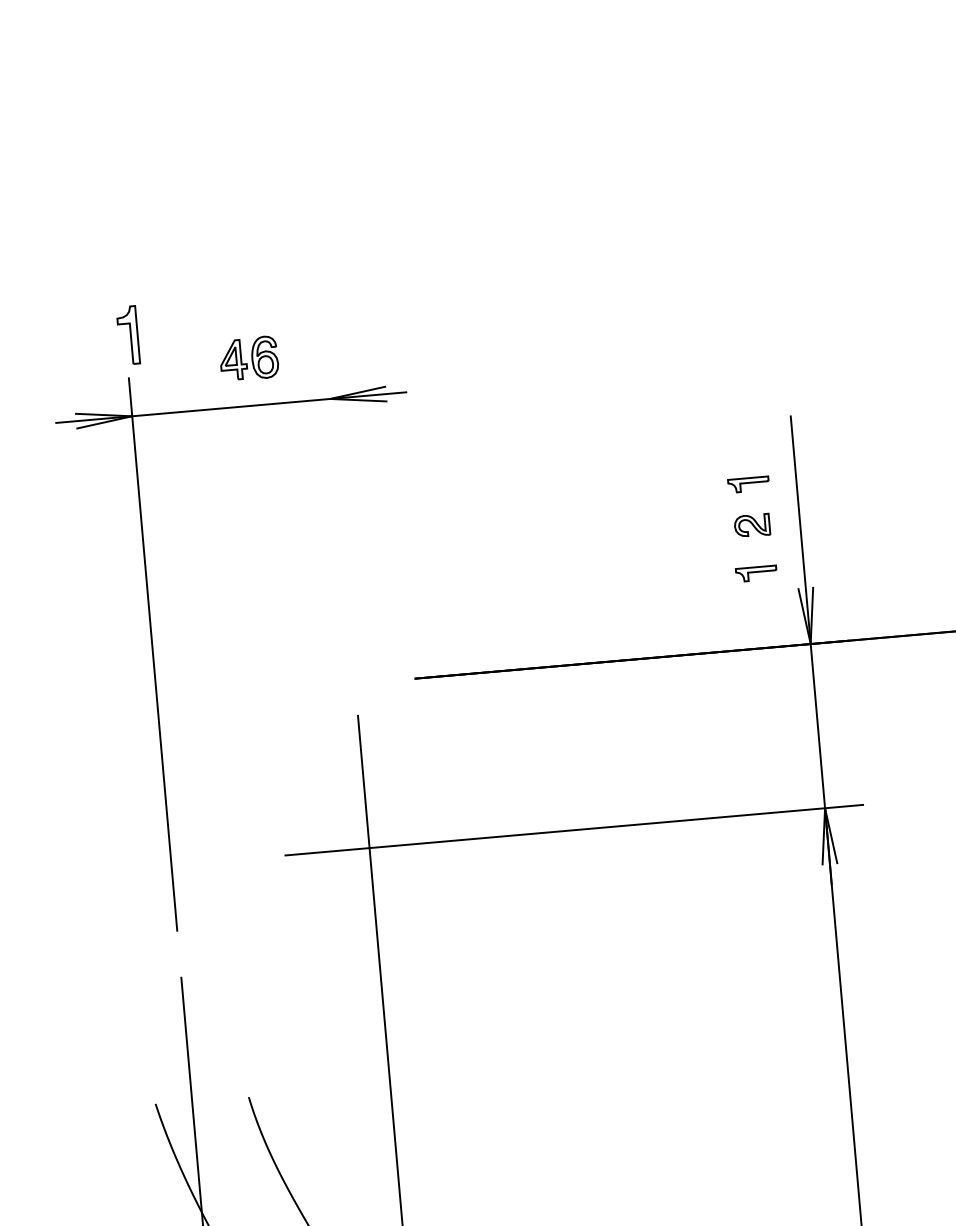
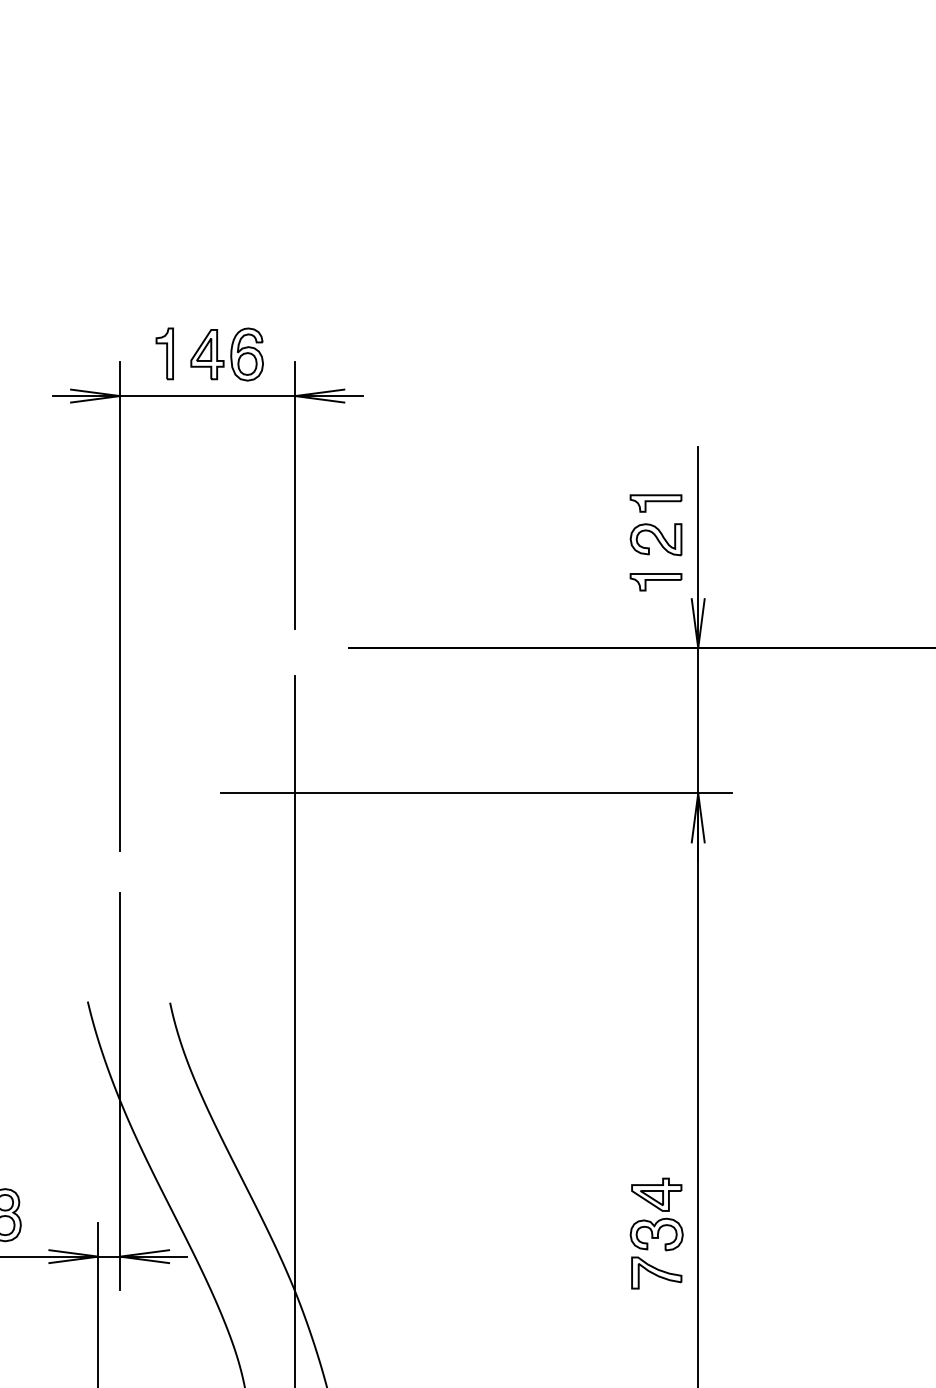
part: (127, 335) -> (164, 353), moved
part: (248, 358) -> (226, 354), size x1.43
part: (748, 484) -> (655, 503), size x1.43
line: (340, 511) -> (295, 495), added
part: (751, 525) -> (655, 539), size x1.67
part: (755, 574) -> (655, 582), size x1.43

